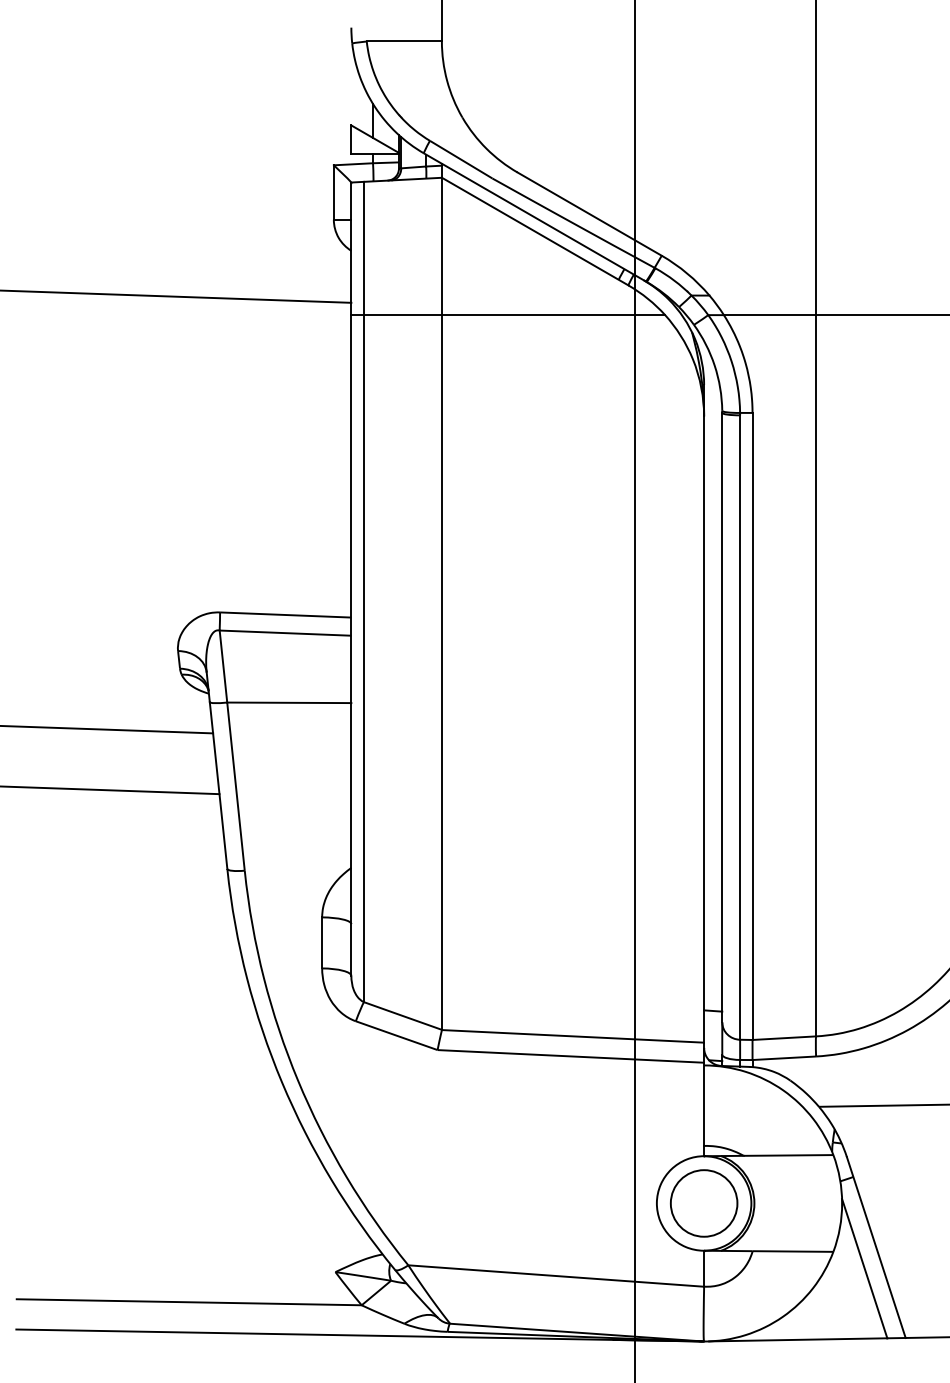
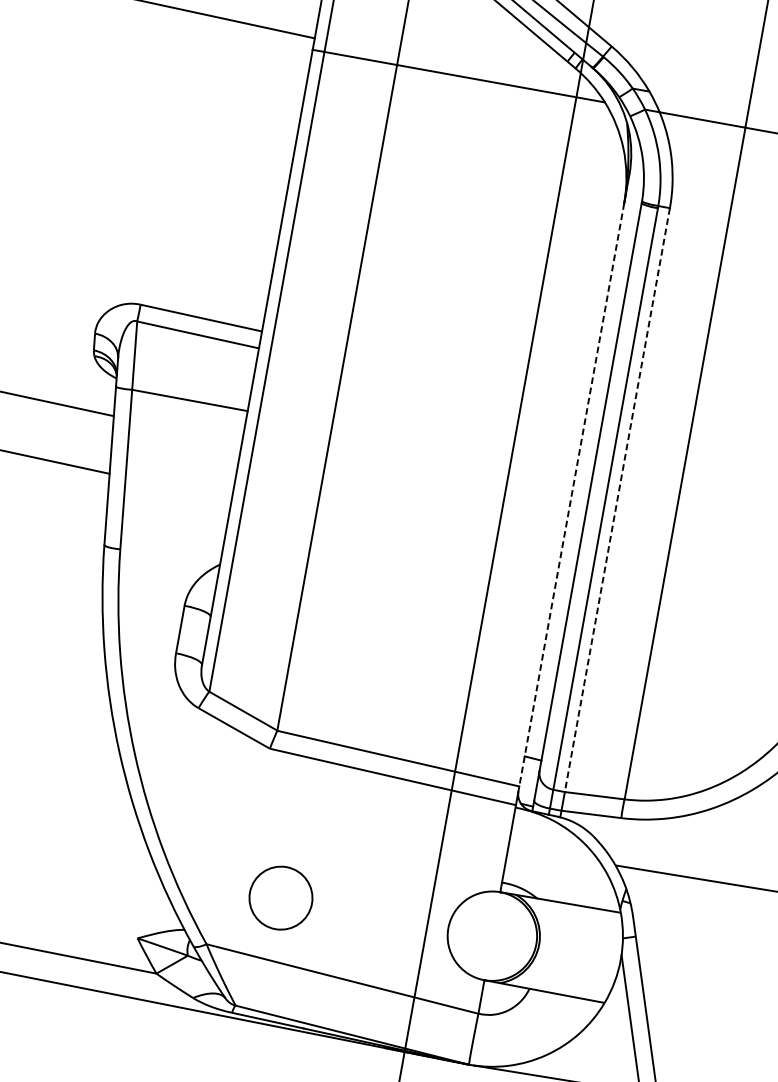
line: (752, 726) -> (617, 500), solid -> dashed
line: (704, 730) -> (571, 495), solid -> dashed
circle: (704, 1203) -> (281, 898), moved

